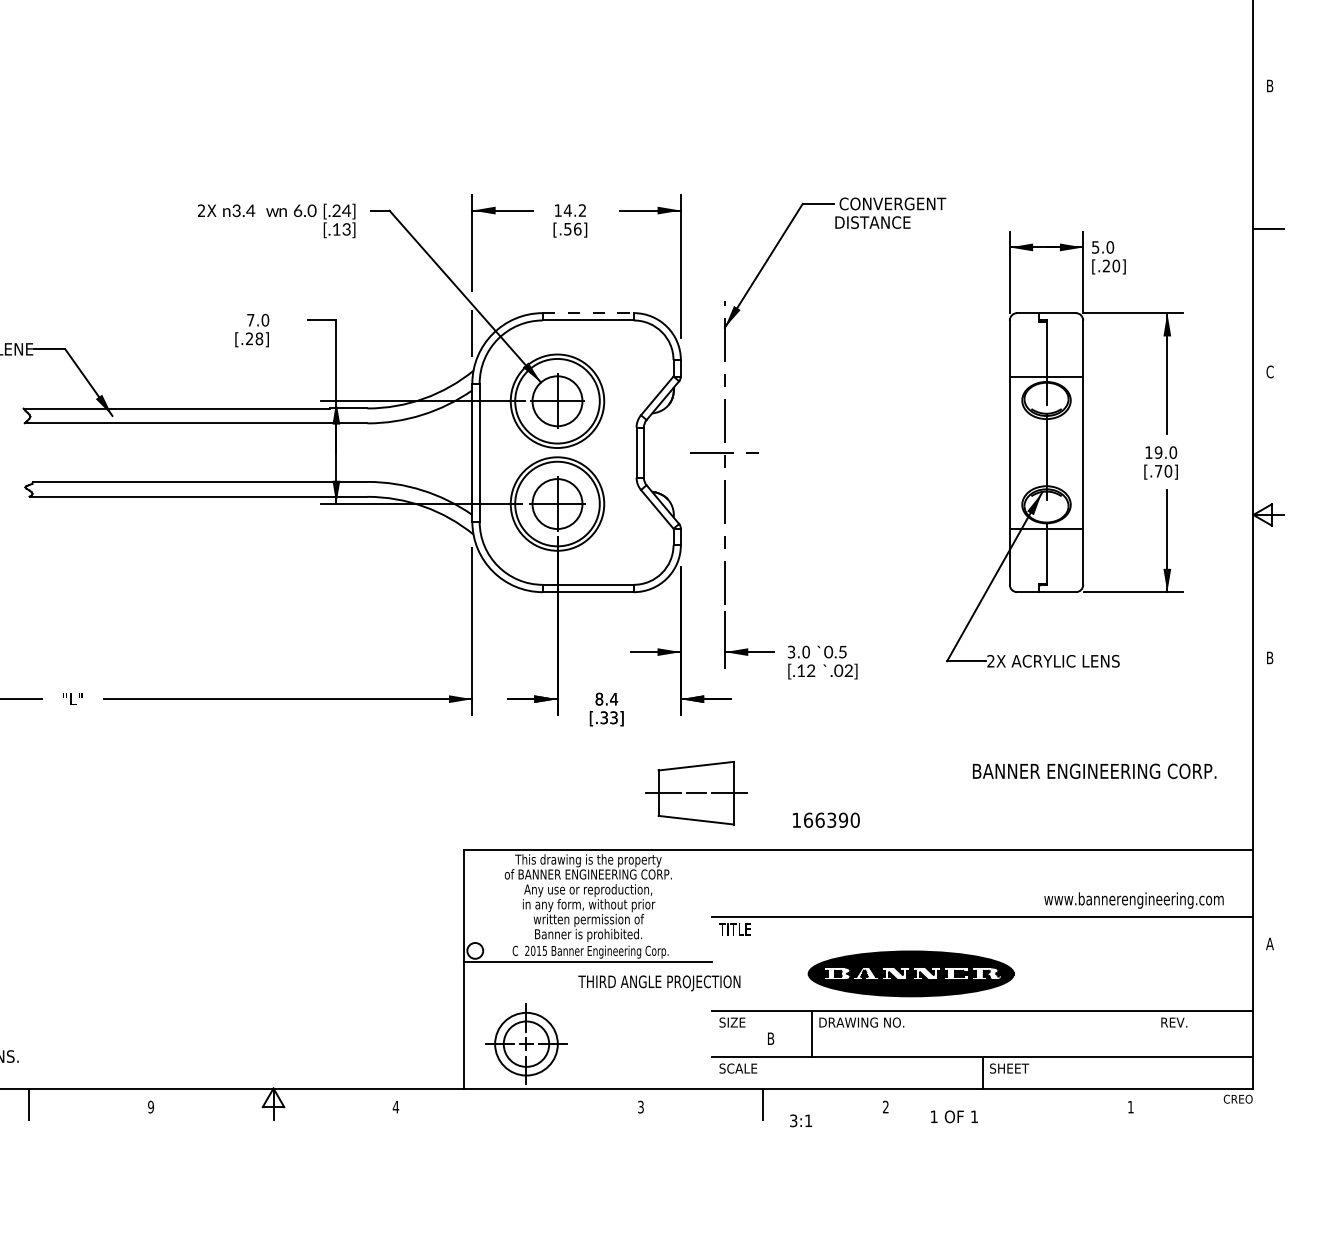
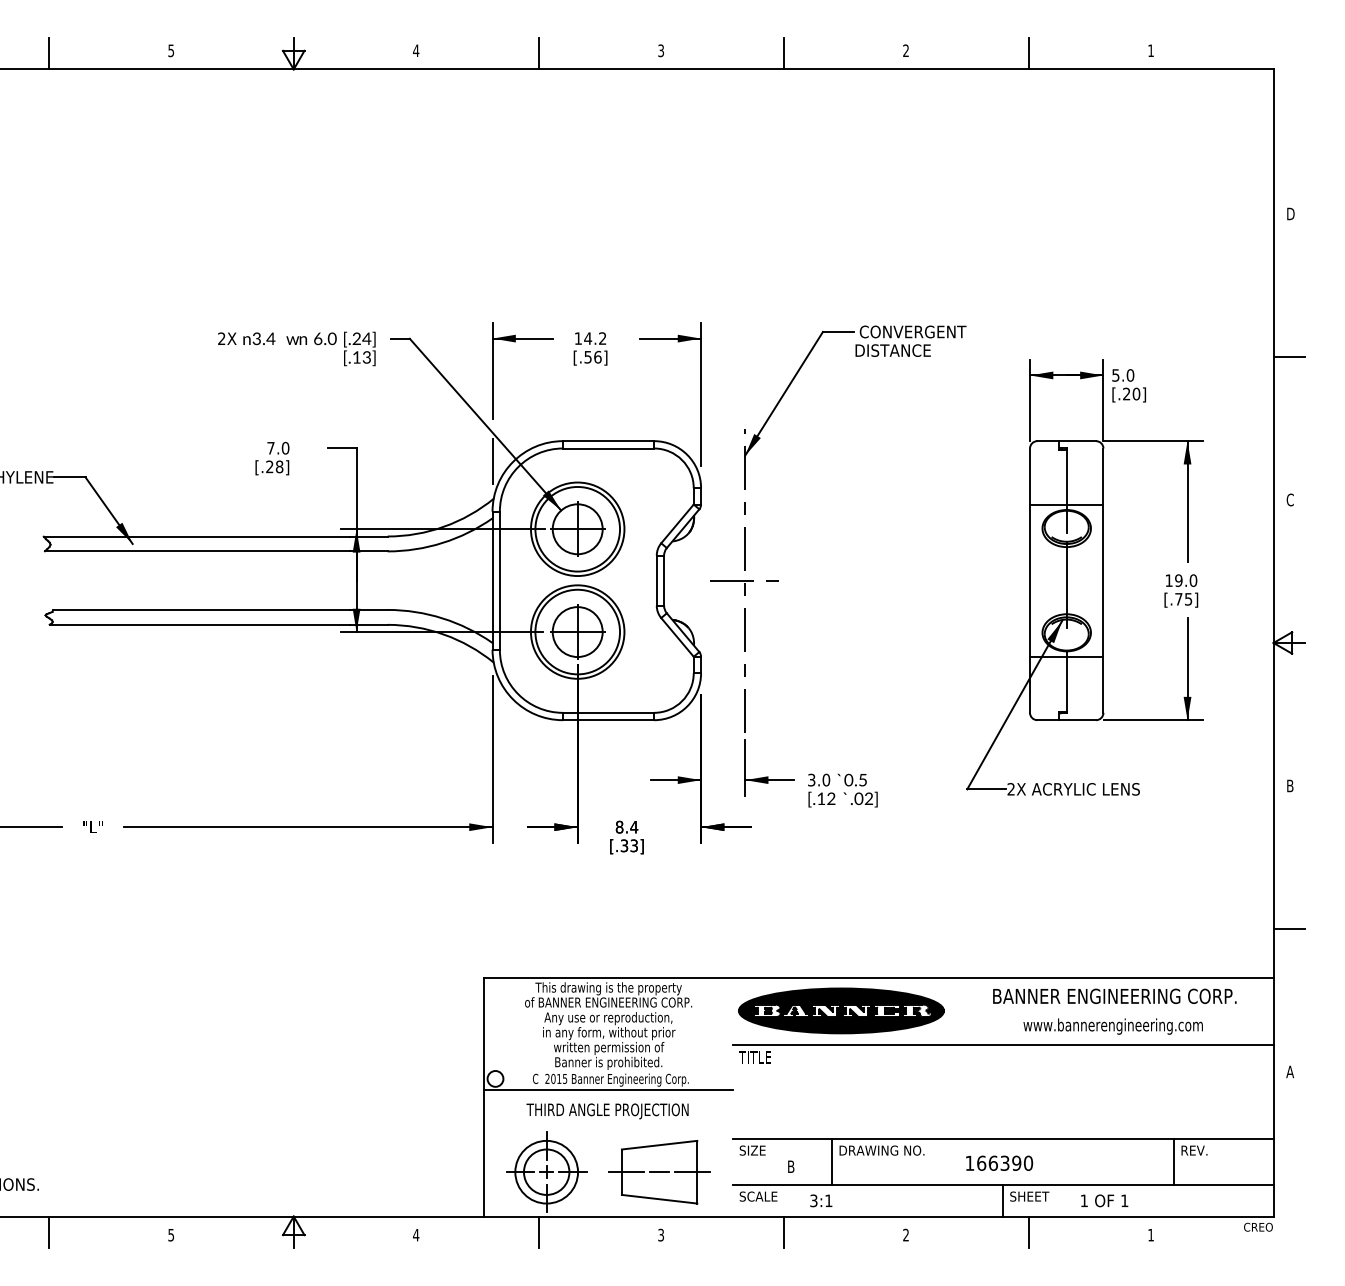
text: (1271, 85) -> (1291, 213), B -> D
line: (588, 313) -> (608, 441), dashed -> solid
text: (1168, 471) -> (1188, 599), [.70] -> [.75]
text: (1094, 770) -> (1114, 995), moved
part: (696, 793) -> (659, 1172), moved
line: (1268, 800) -> (1288, 928), added
text: (826, 819) -> (999, 1162), moved
text: (1133, 900) -> (1112, 1026), moved
part: (911, 973) -> (841, 1010), moved
text: (659, 983) -> (607, 1111), moved
line: (1154, 1034) -> (1174, 1162), added
line: (518, 1103) -> (538, 1231), added
line: (1008, 1103) -> (1028, 1231), added
text: (151, 1106) -> (171, 1234), 9 -> 5
text: (954, 1116) -> (1104, 1200), moved
text: (801, 1120) -> (821, 1200), moved

